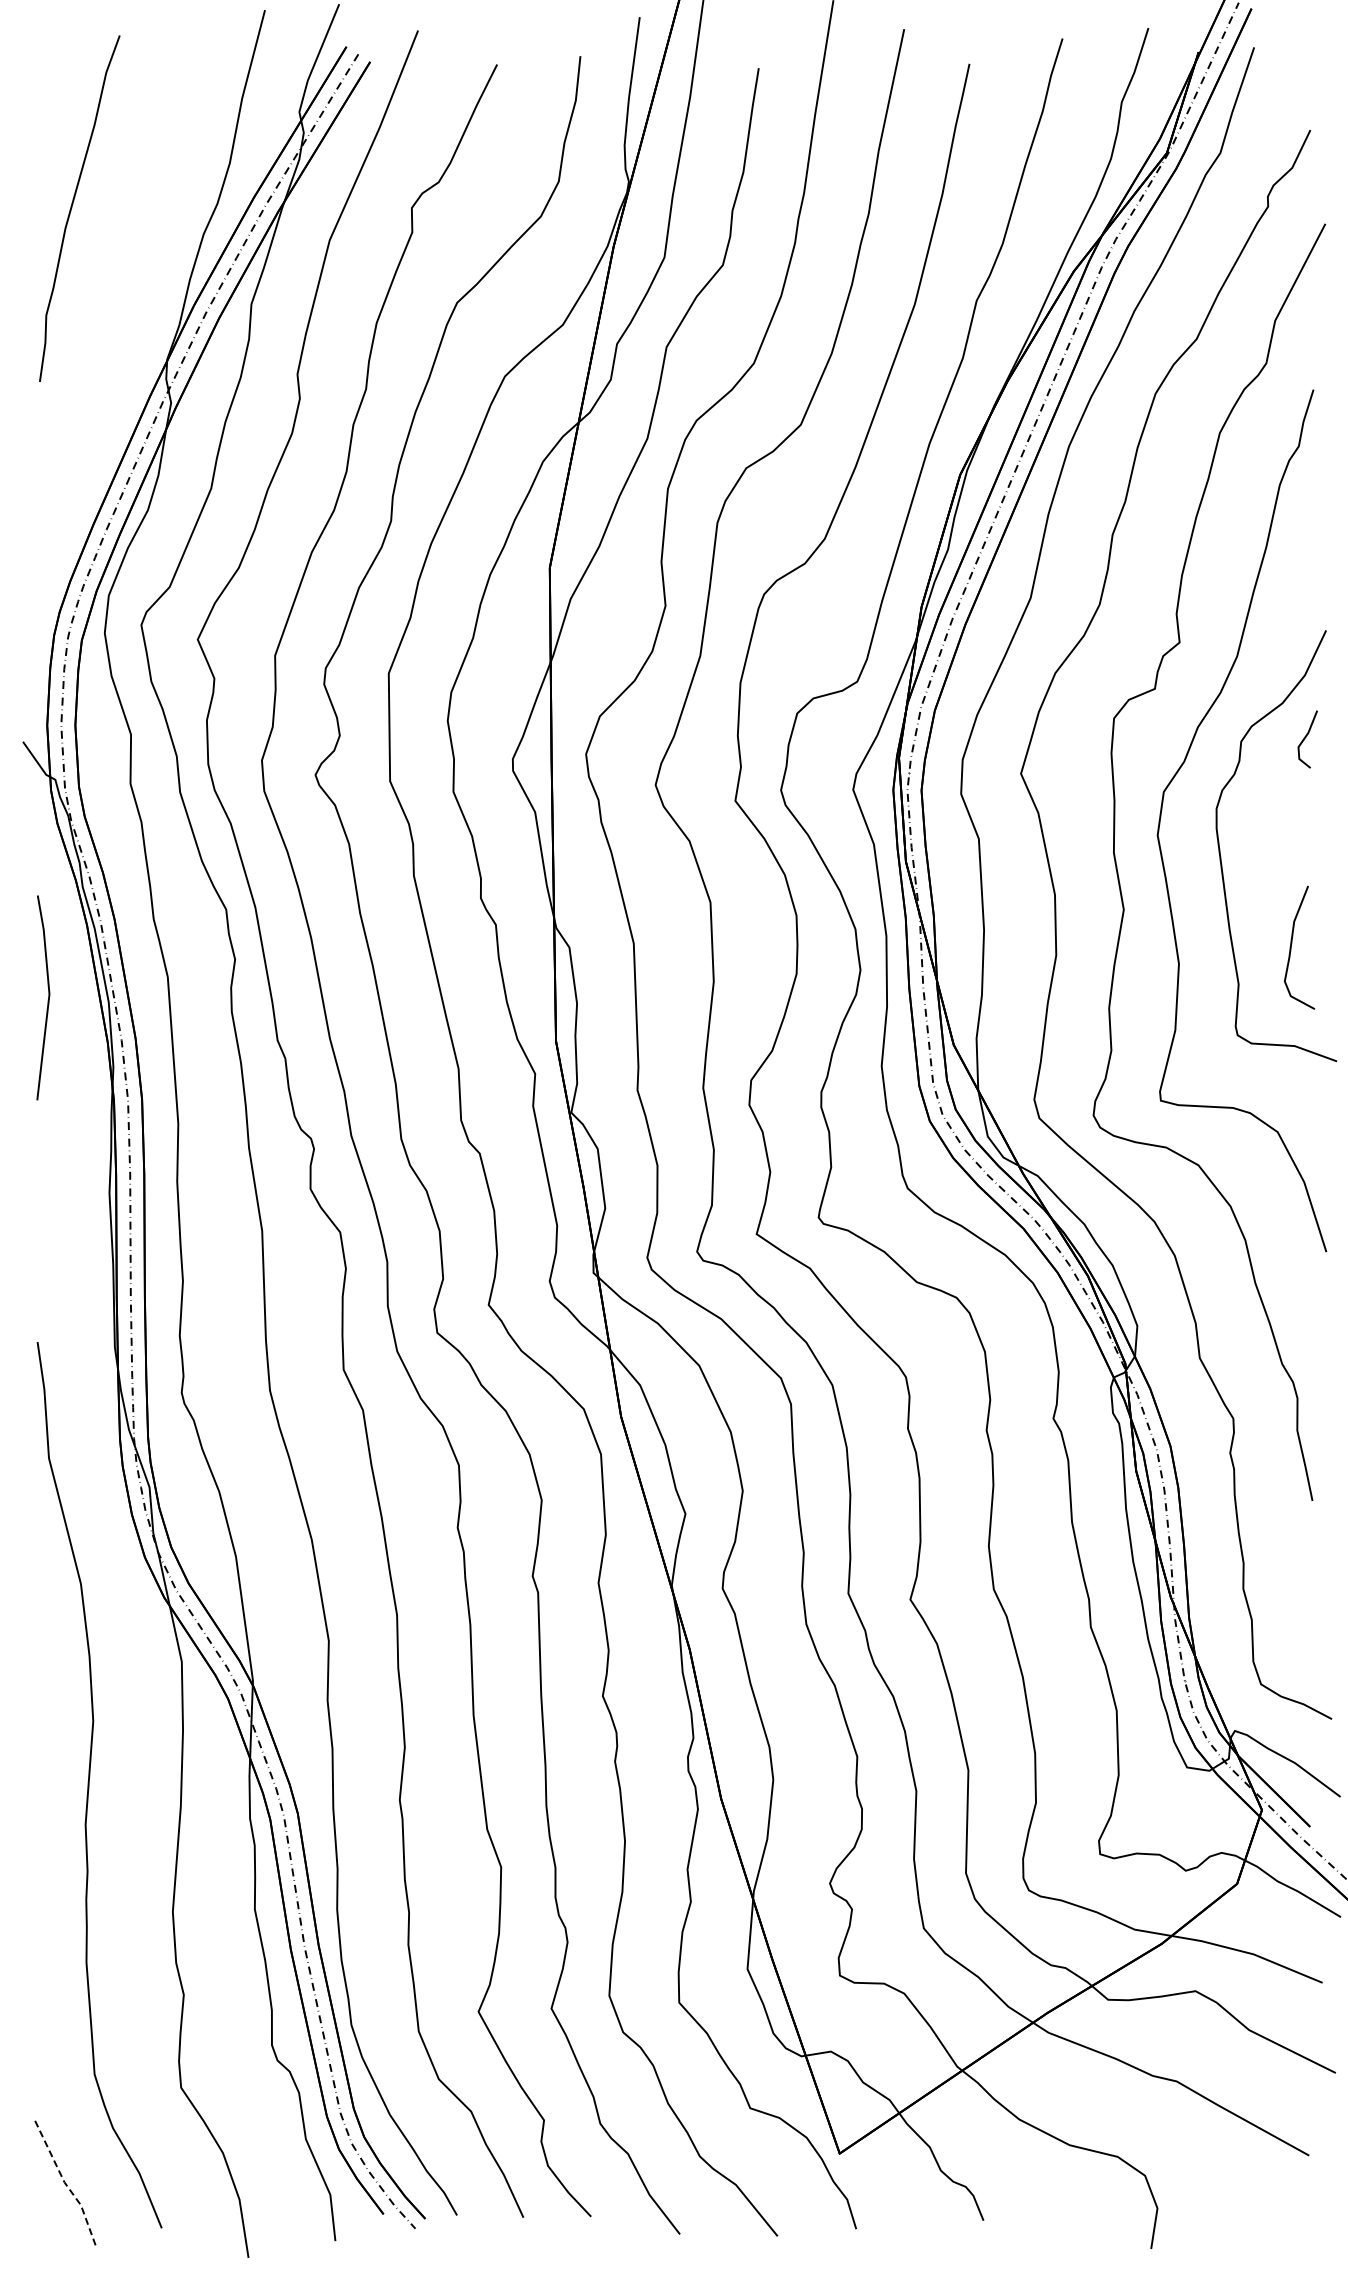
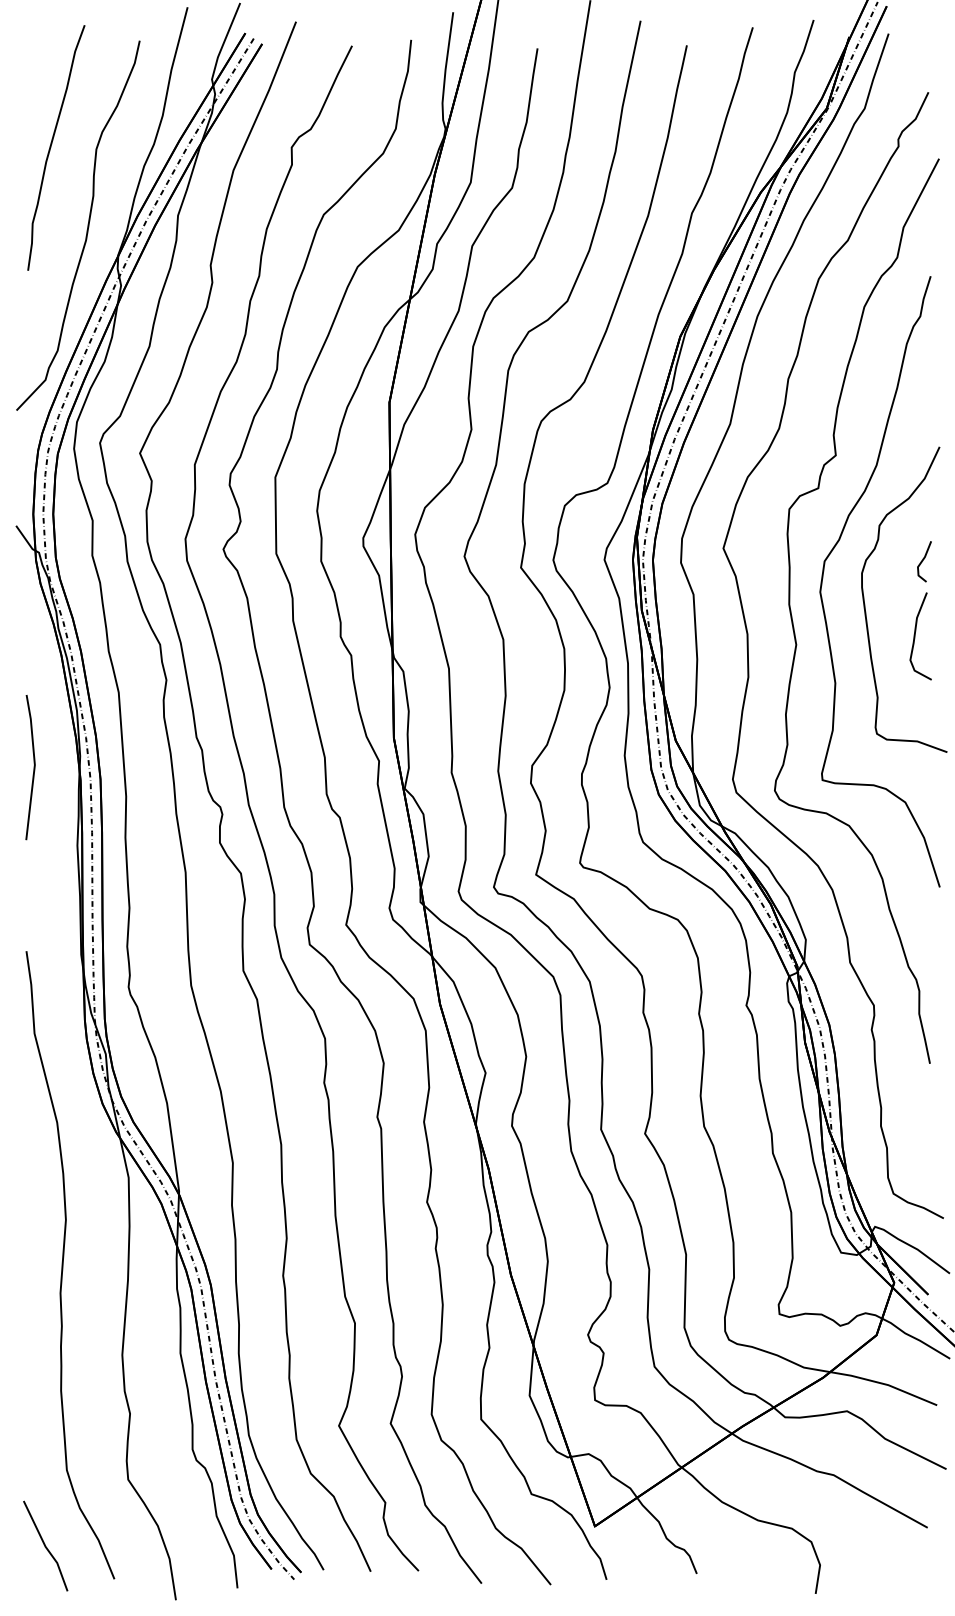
curve: (123, 320) -> (87, 227), added
line: (1306, 737) -> (923, 560), moved
curve: (1291, 947) -> (915, 636), moved
line: (48, 997) -> (34, 767), moved
line: (64, 2182) -> (45, 1546), dashed -> solid

